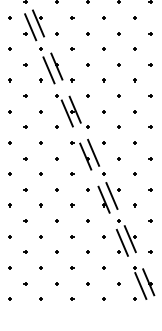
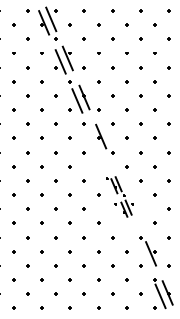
line: (67, 112) -> (94, 139), removed
part: (95, 175) -> (119, 196), size x0.6
line: (121, 242) -> (143, 256), removed

